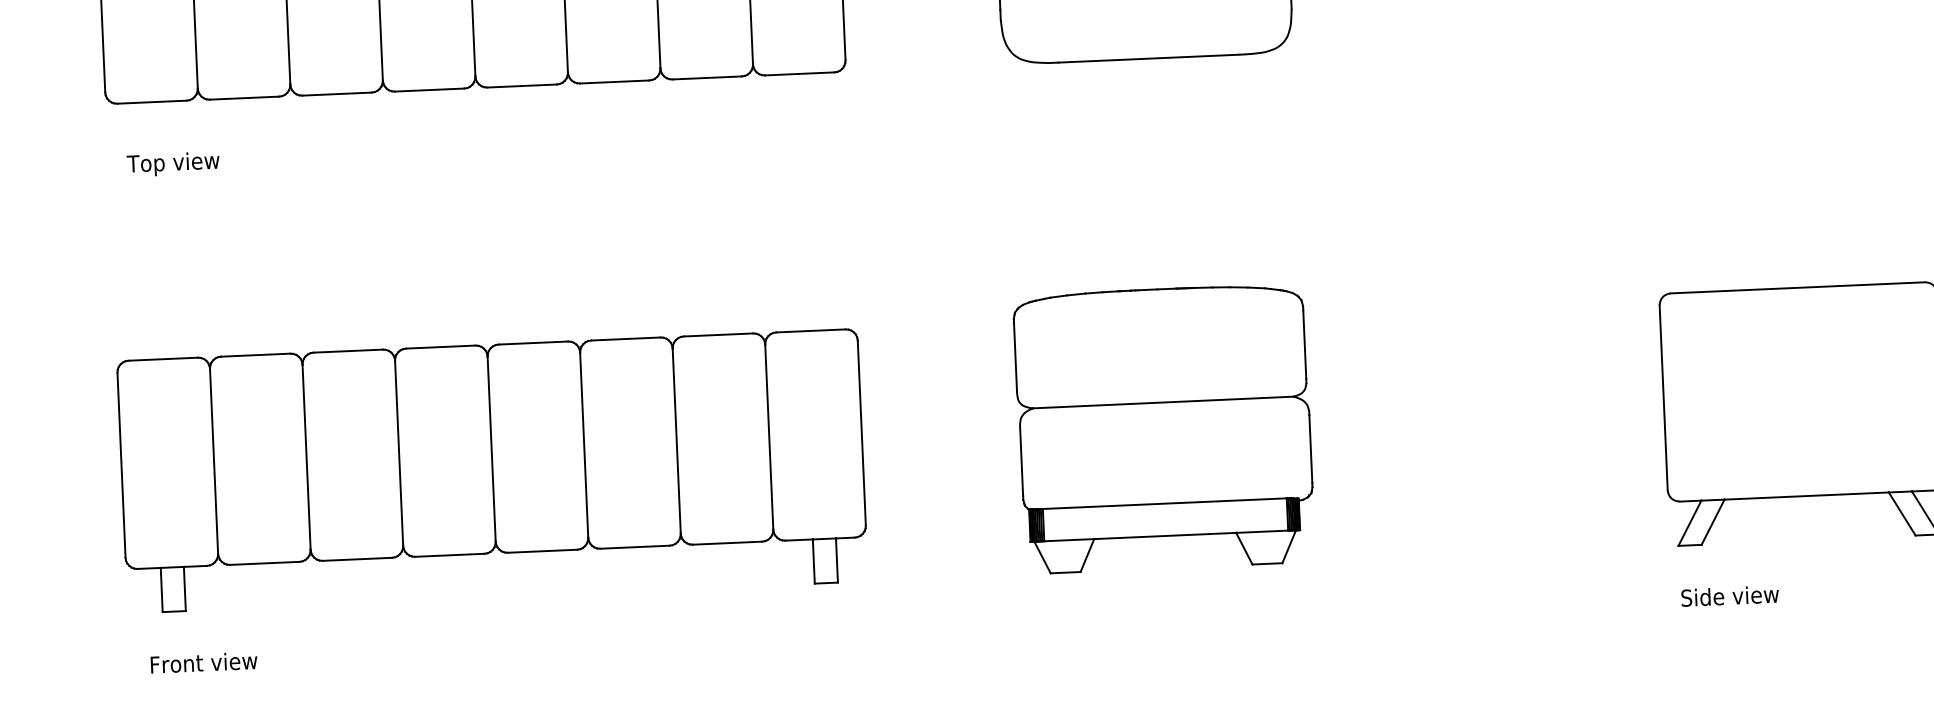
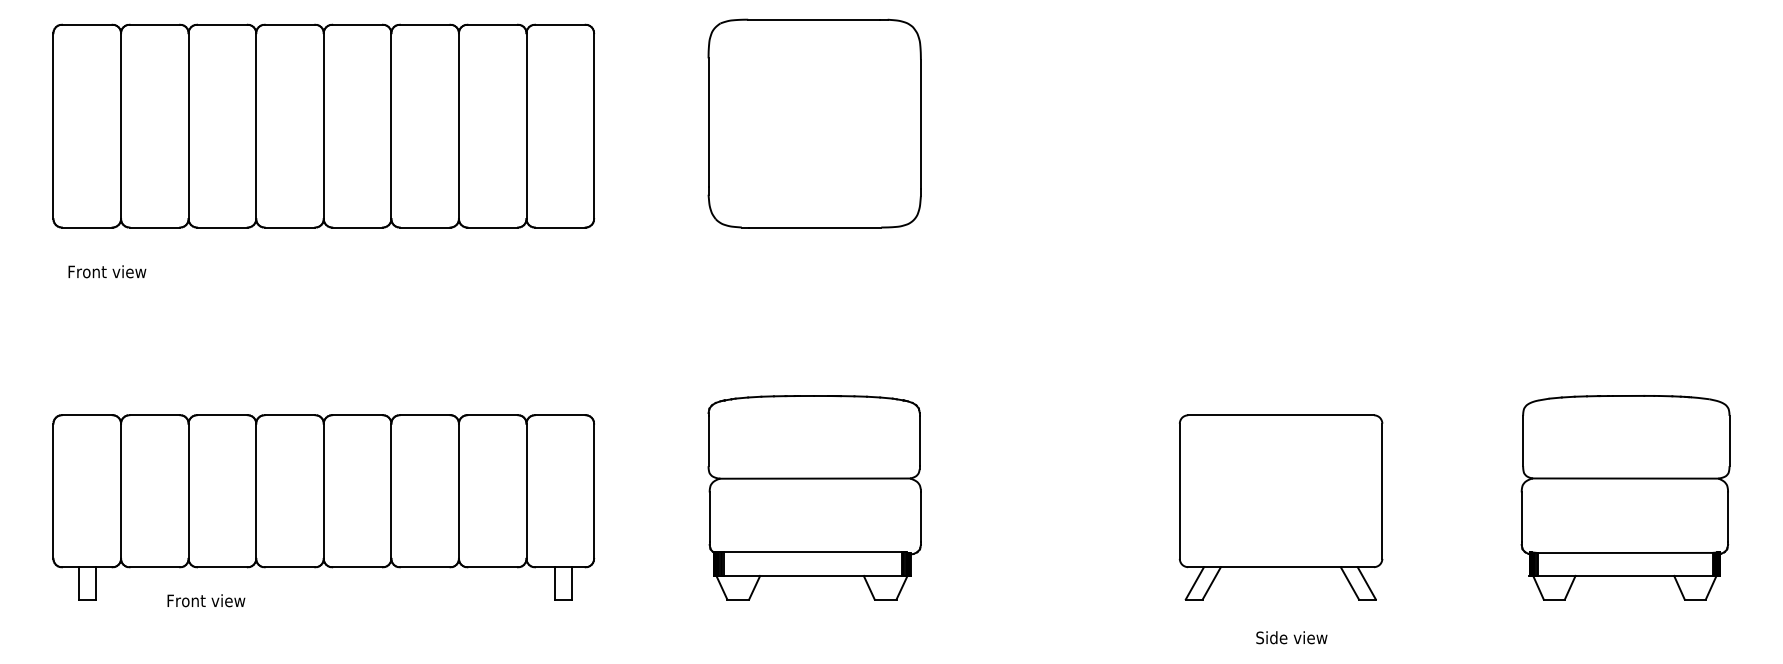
text: (181, 163) -> (106, 273), Top view -> Front view
text: (1729, 595) -> (1291, 637), moved
text: (204, 662) -> (206, 600), moved

